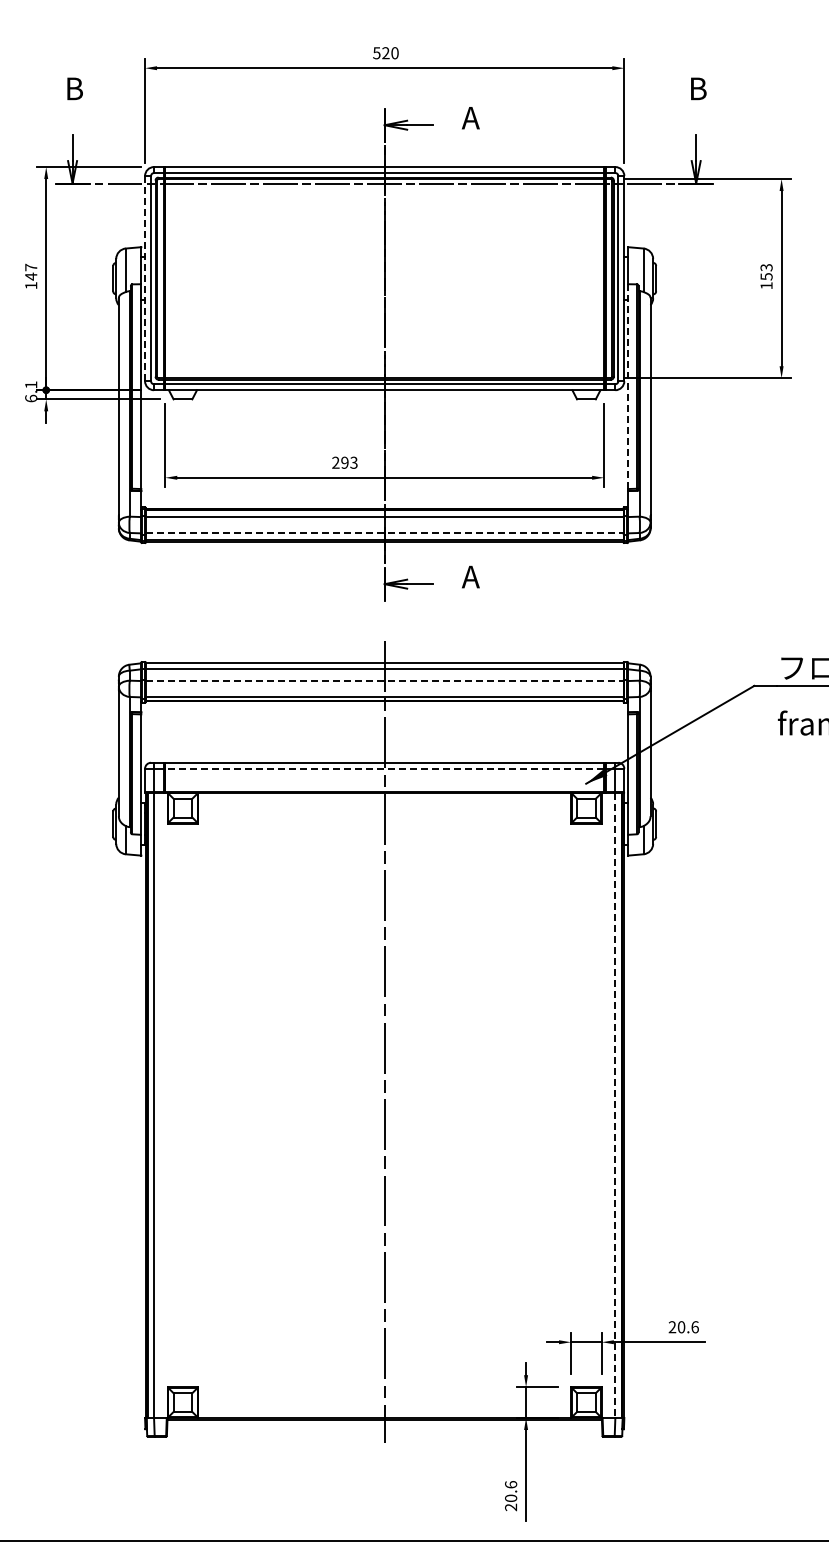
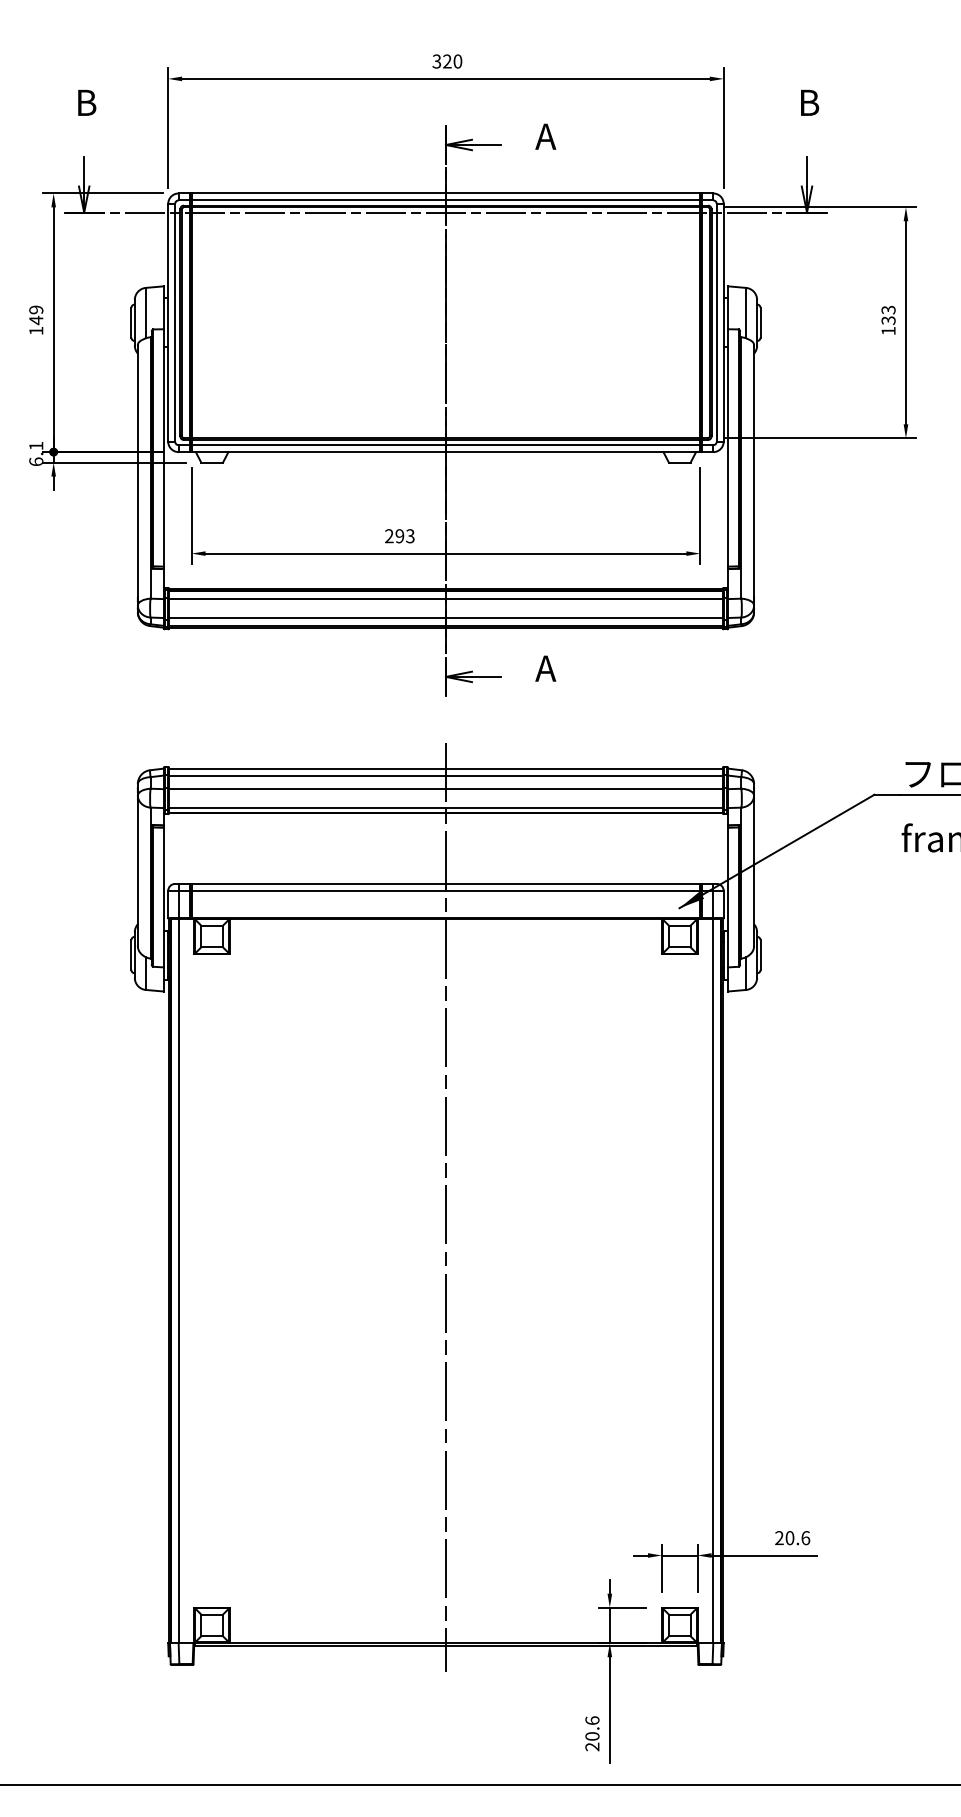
text: (376, 52) -> (436, 60), 520 -> 320
text: (31, 267) -> (36, 309), 147 -> 149
text: (765, 276) -> (887, 320), 153 -> 133
line: (145, 278) -> (168, 322), dashed -> solid
line: (628, 387) -> (728, 448), dashed -> solid
line: (384, 533) -> (445, 618), dashed -> solid
line: (384, 681) -> (445, 789), dashed -> solid
line: (384, 768) -> (445, 890), dashed -> solid
line: (614, 1105) -> (712, 1281), dashed -> solid

